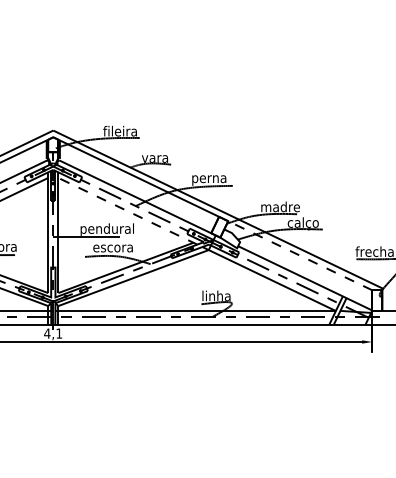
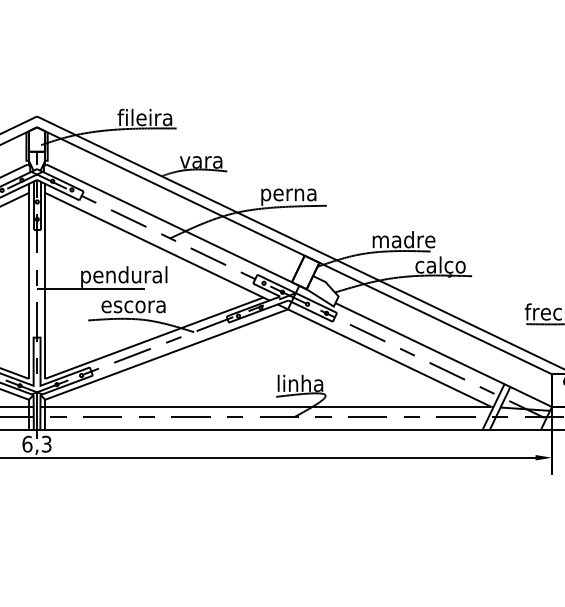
line: (127, 211) -> (156, 247), dashed -> solid
line: (300, 255) -> (436, 318), dashed -> solid
text: (53, 333) -> (37, 444), 4,1 -> 6,3

